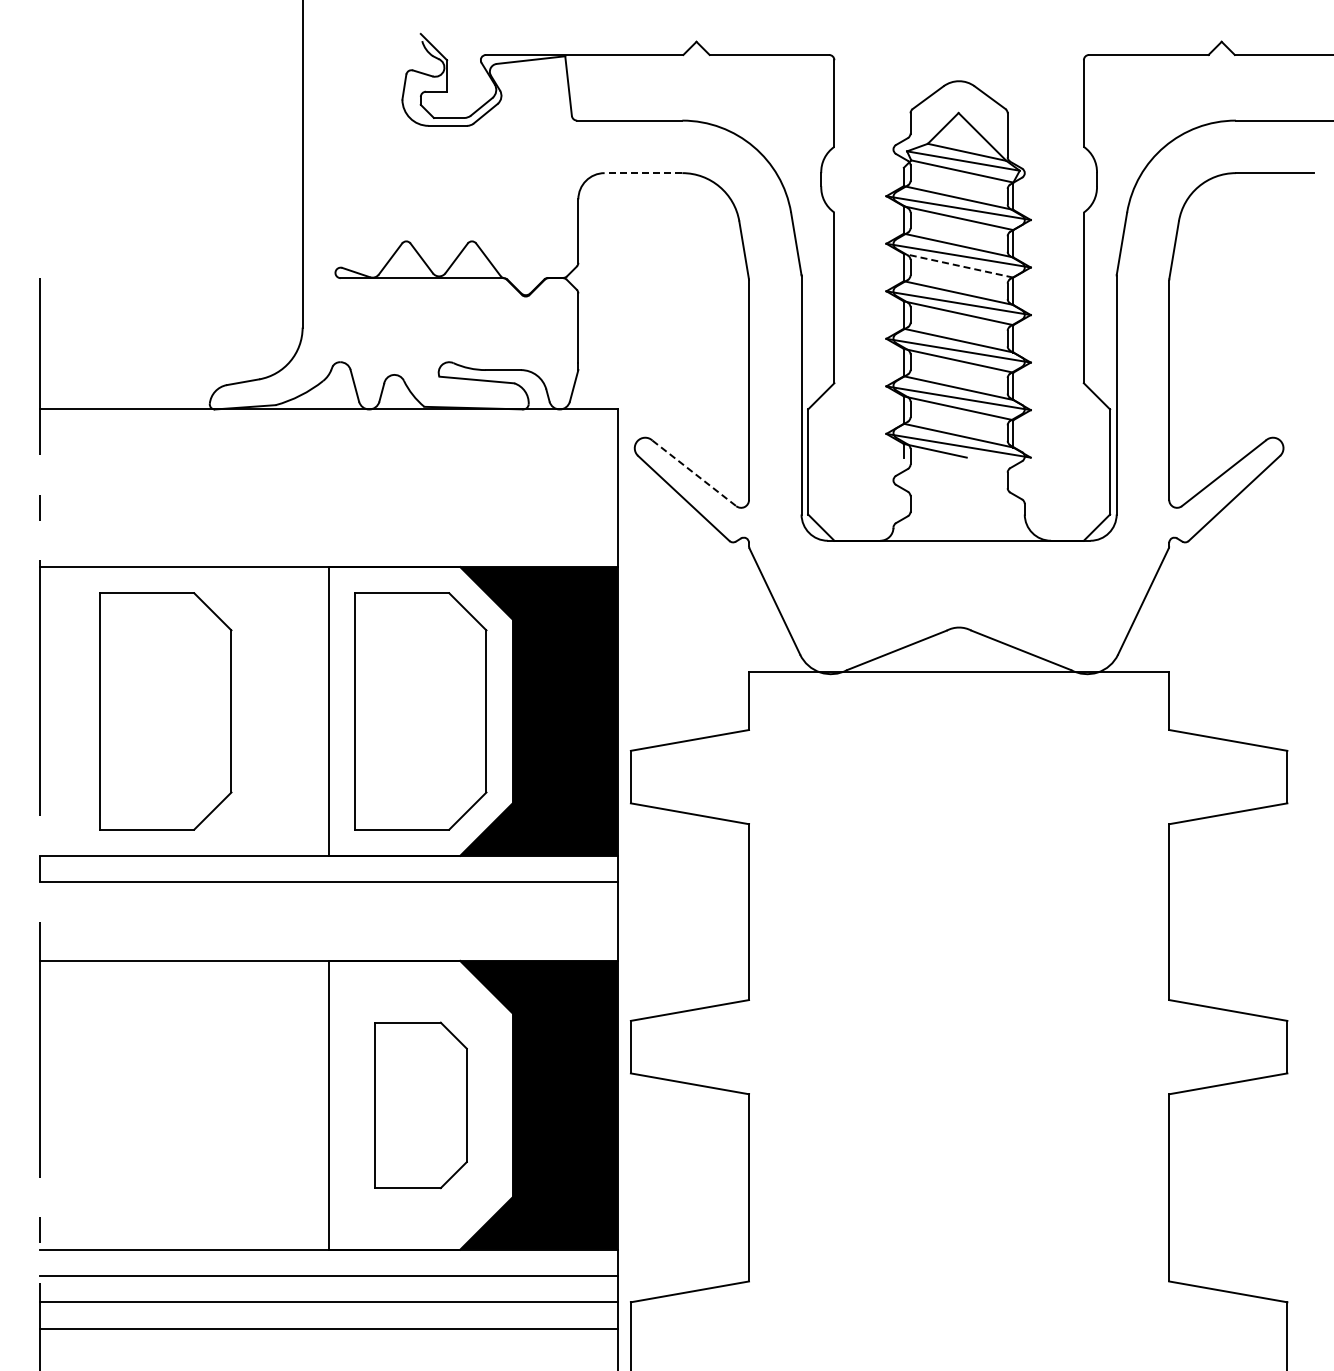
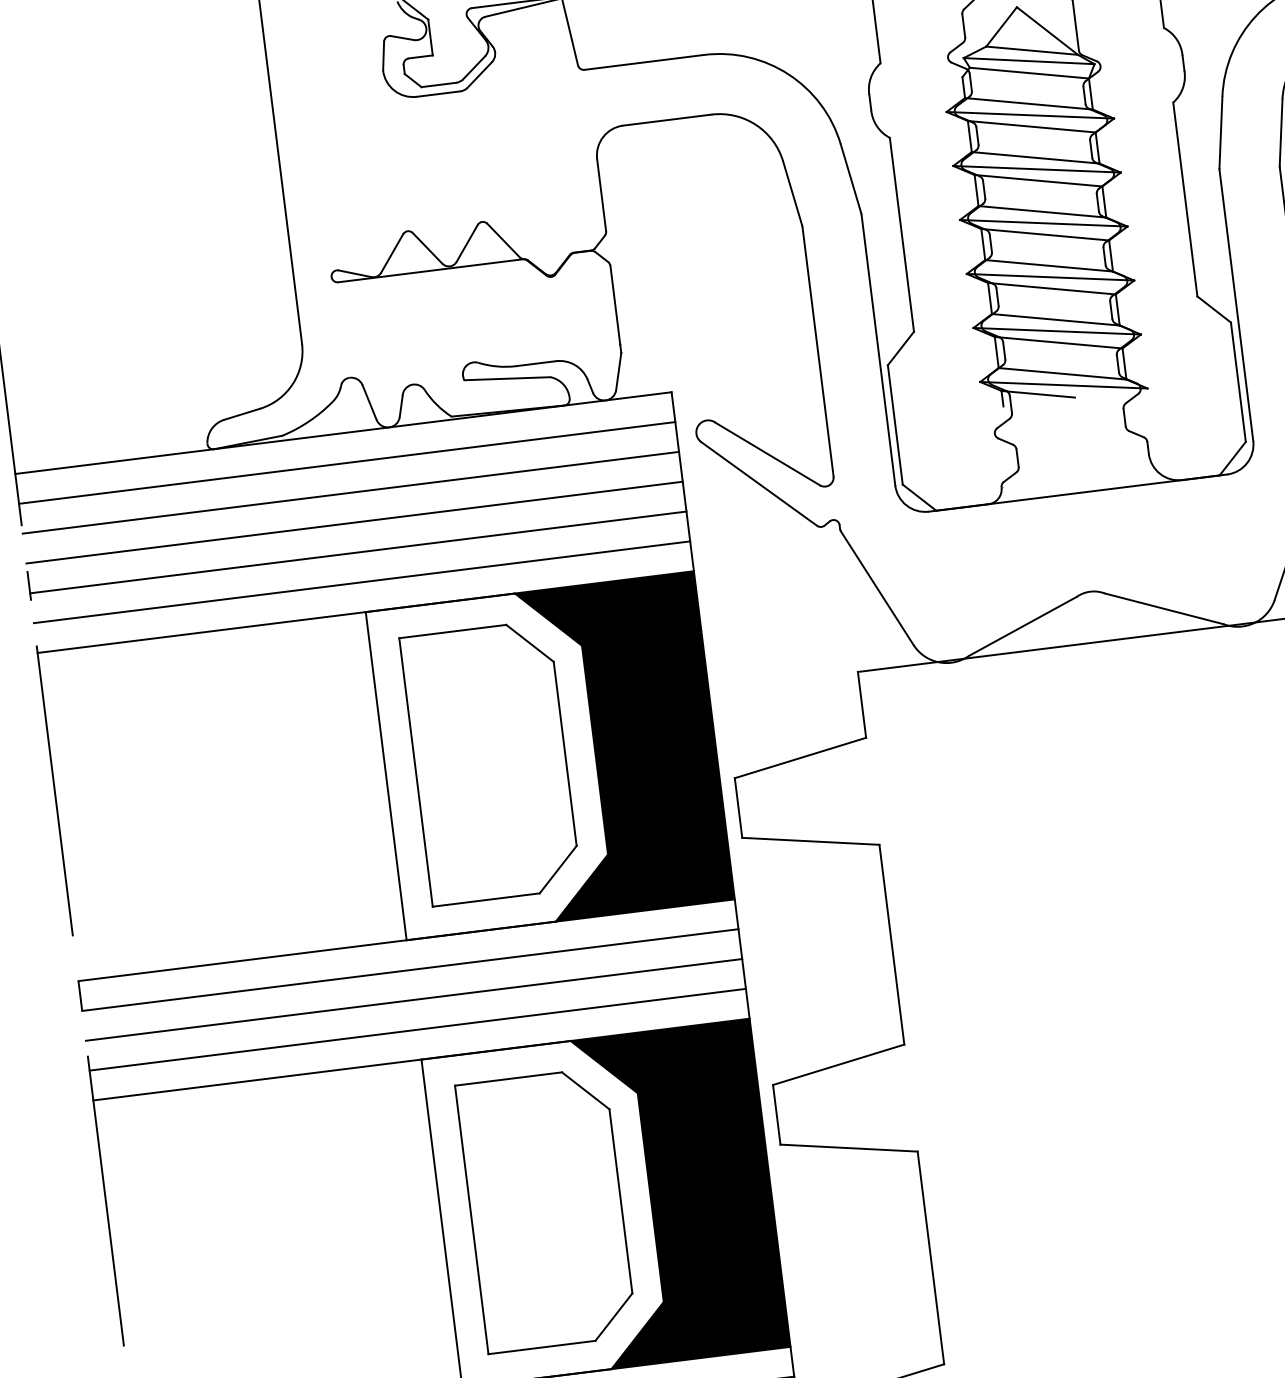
line: (643, 173) -> (667, 120), dashed -> solid
line: (958, 265) -> (1038, 180), dashed -> solid
line: (328, 435) -> (346, 462), added
line: (328, 461) -> (350, 492), added
line: (694, 473) -> (767, 454), dashed -> solid
line: (328, 488) -> (354, 522), added
line: (328, 514) -> (357, 552), added
line: (328, 540) -> (361, 582), added
part: (165, 711) -> (200, 799), removed
line: (328, 908) -> (413, 1000), added
line: (328, 934) -> (417, 1029), added
part: (420, 1105) -> (546, 1210), size x1.43

